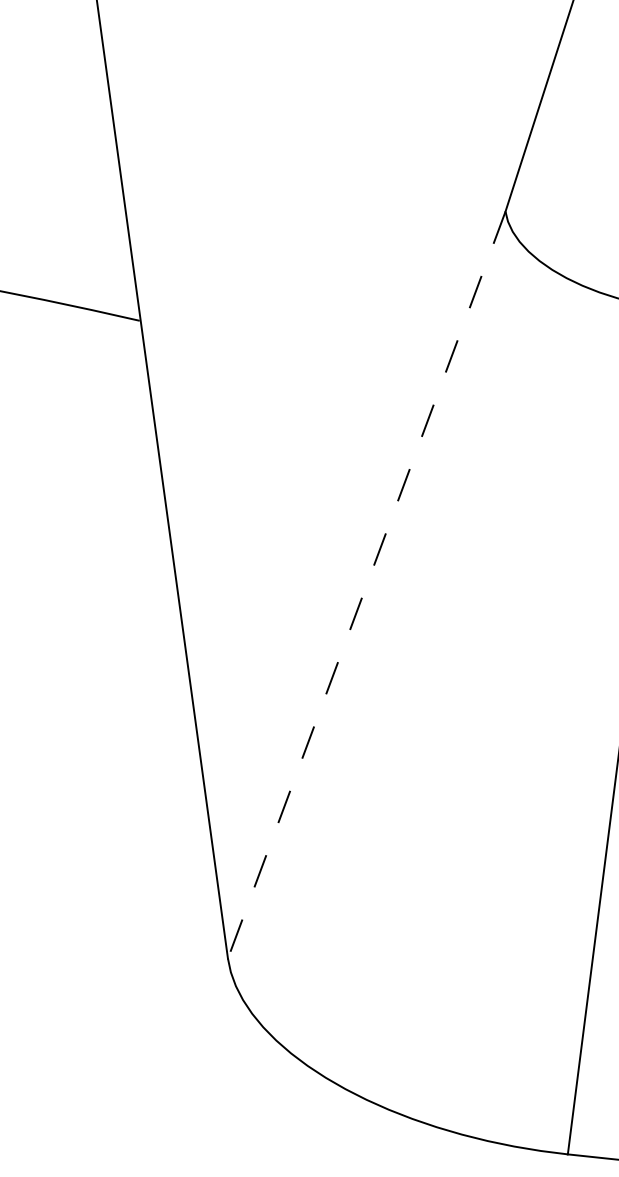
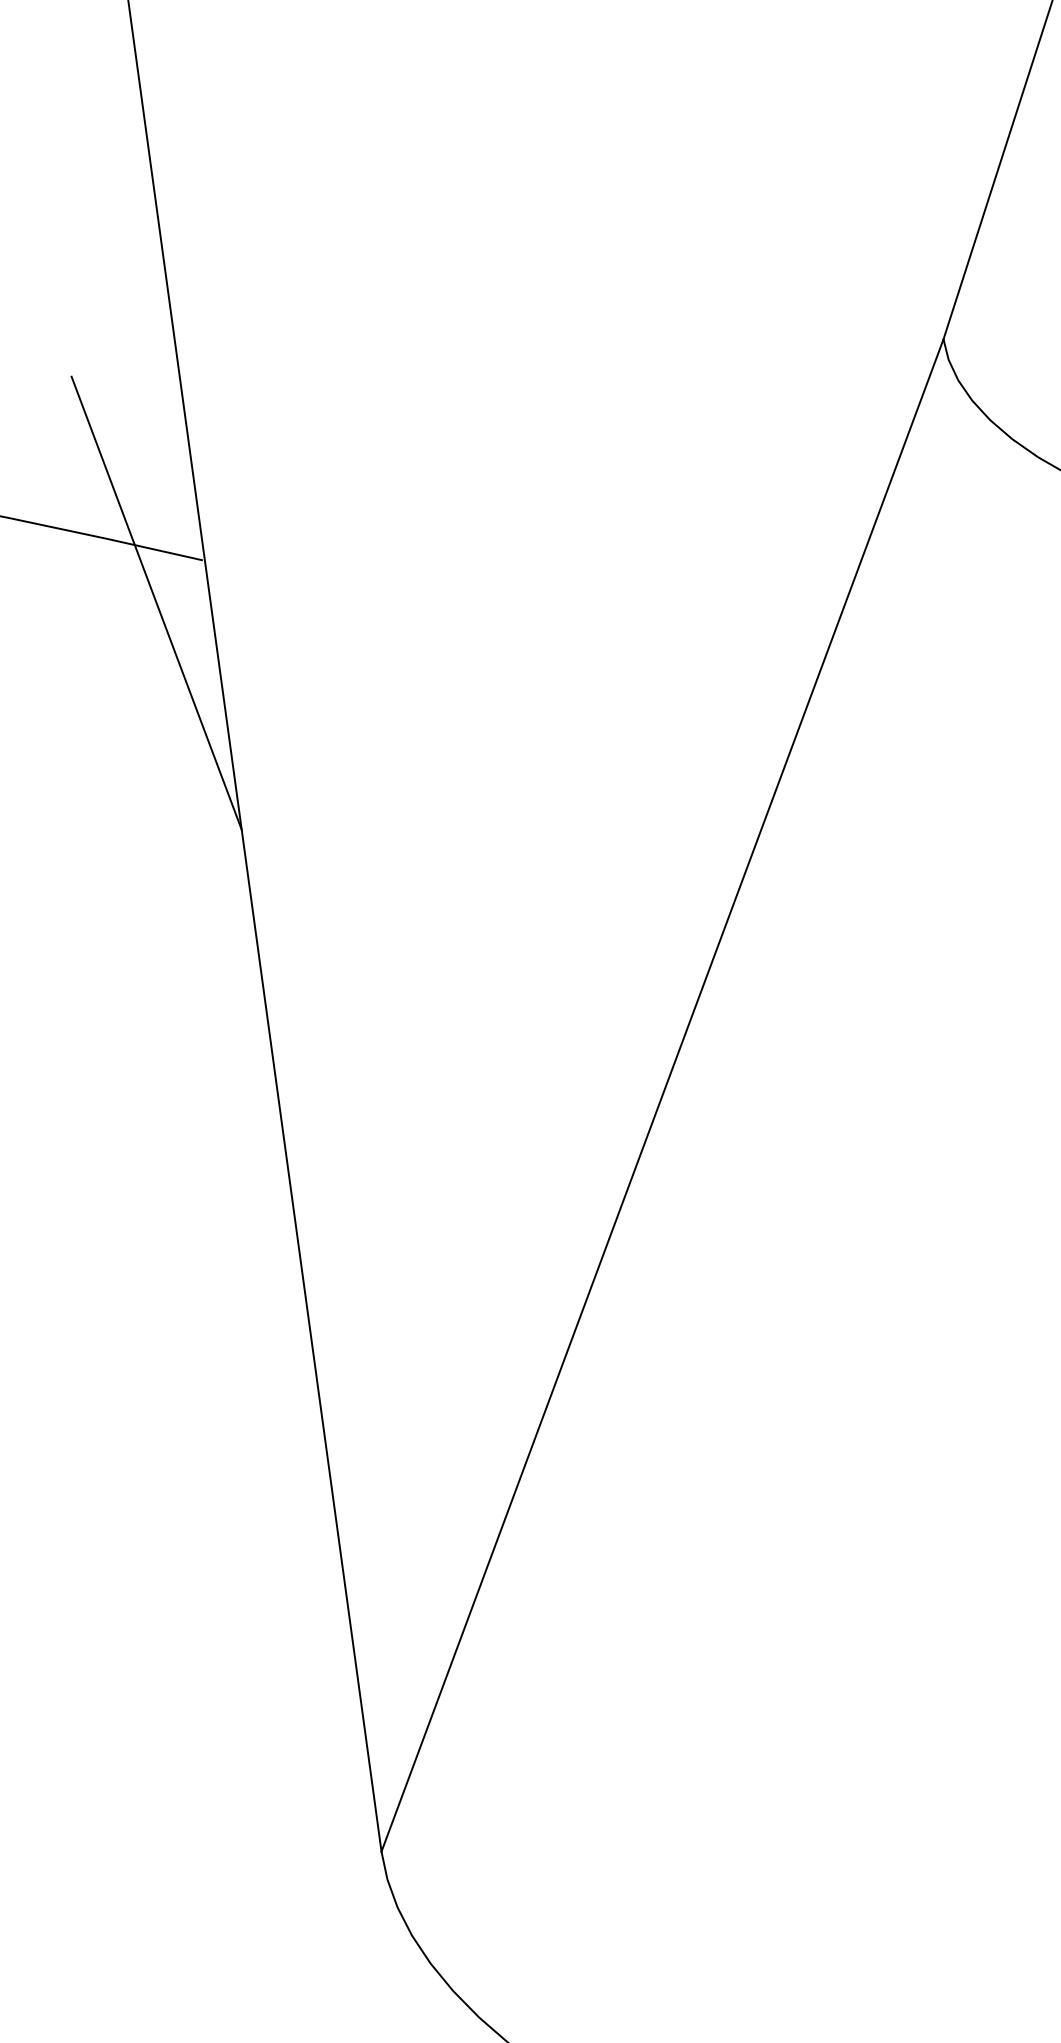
line: (116, 341) -> (155, 602), added
line: (366, 585) -> (662, 1096), dashed -> solid

